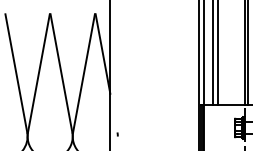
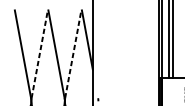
line: (39, 72) -> (40, 53), solid -> dashed
line: (84, 72) -> (73, 53), solid -> dashed

